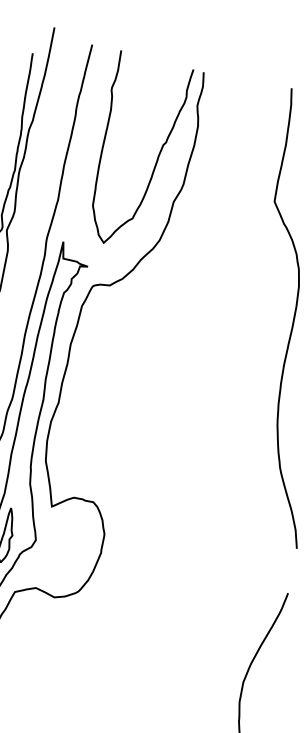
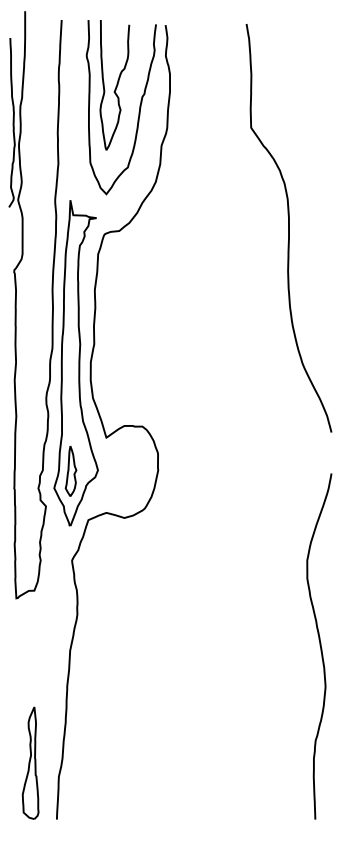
curve: (136, 128) -> (115, 86), added

